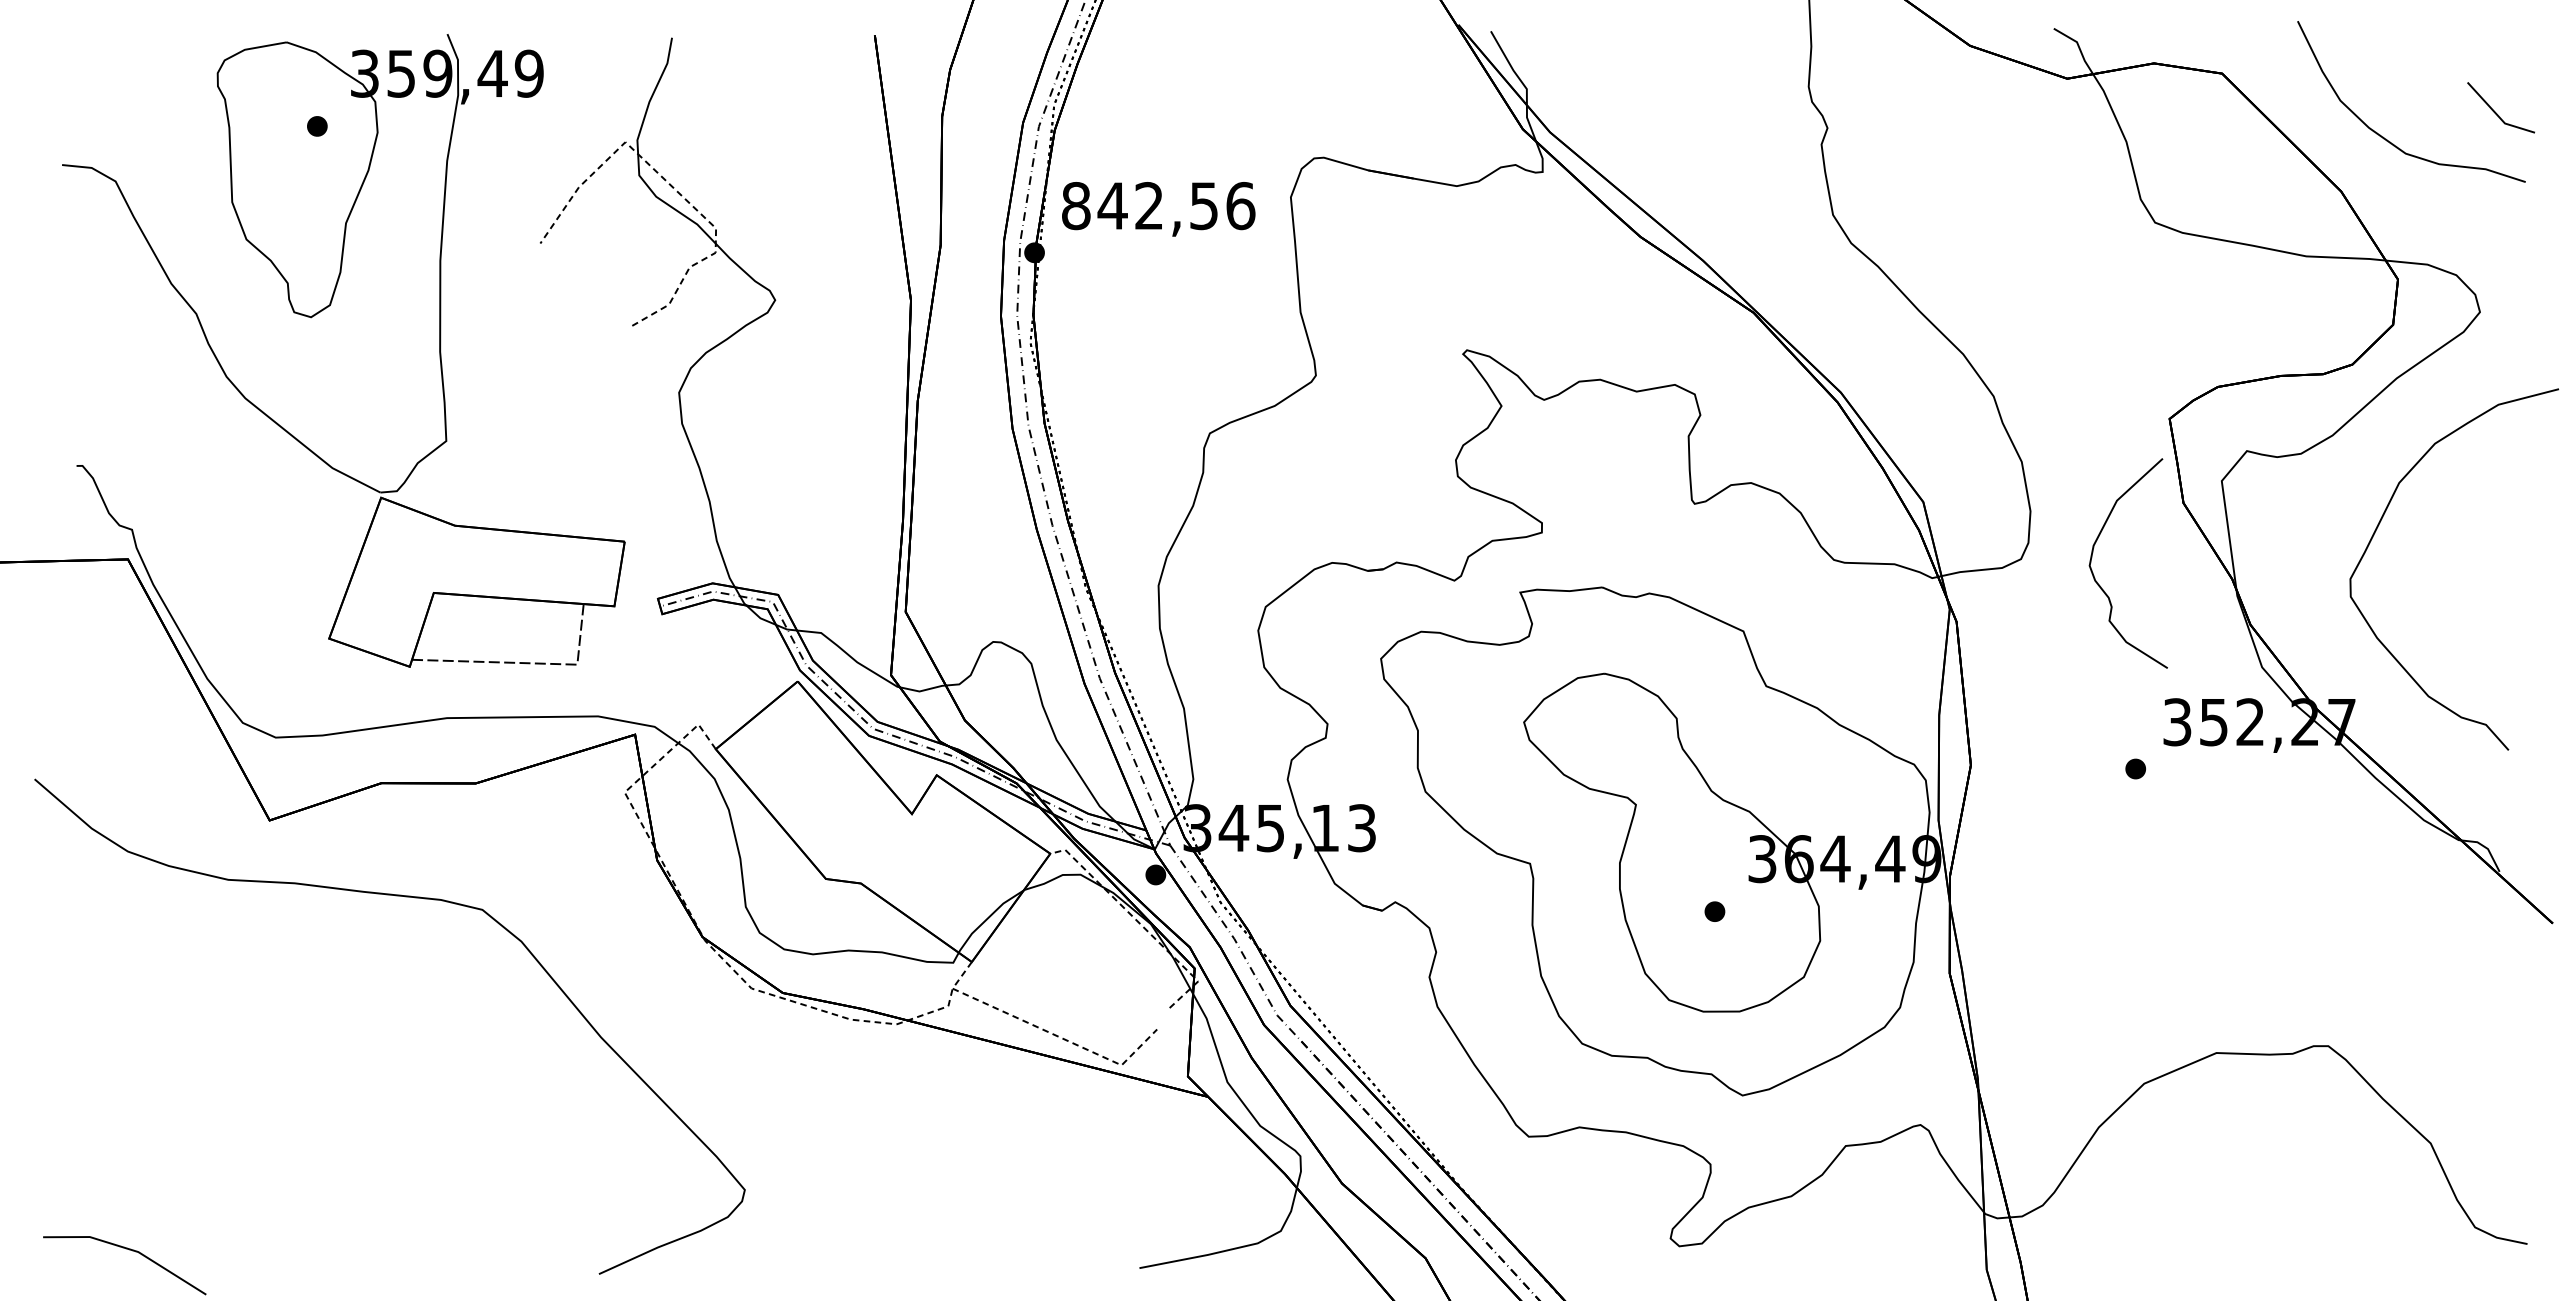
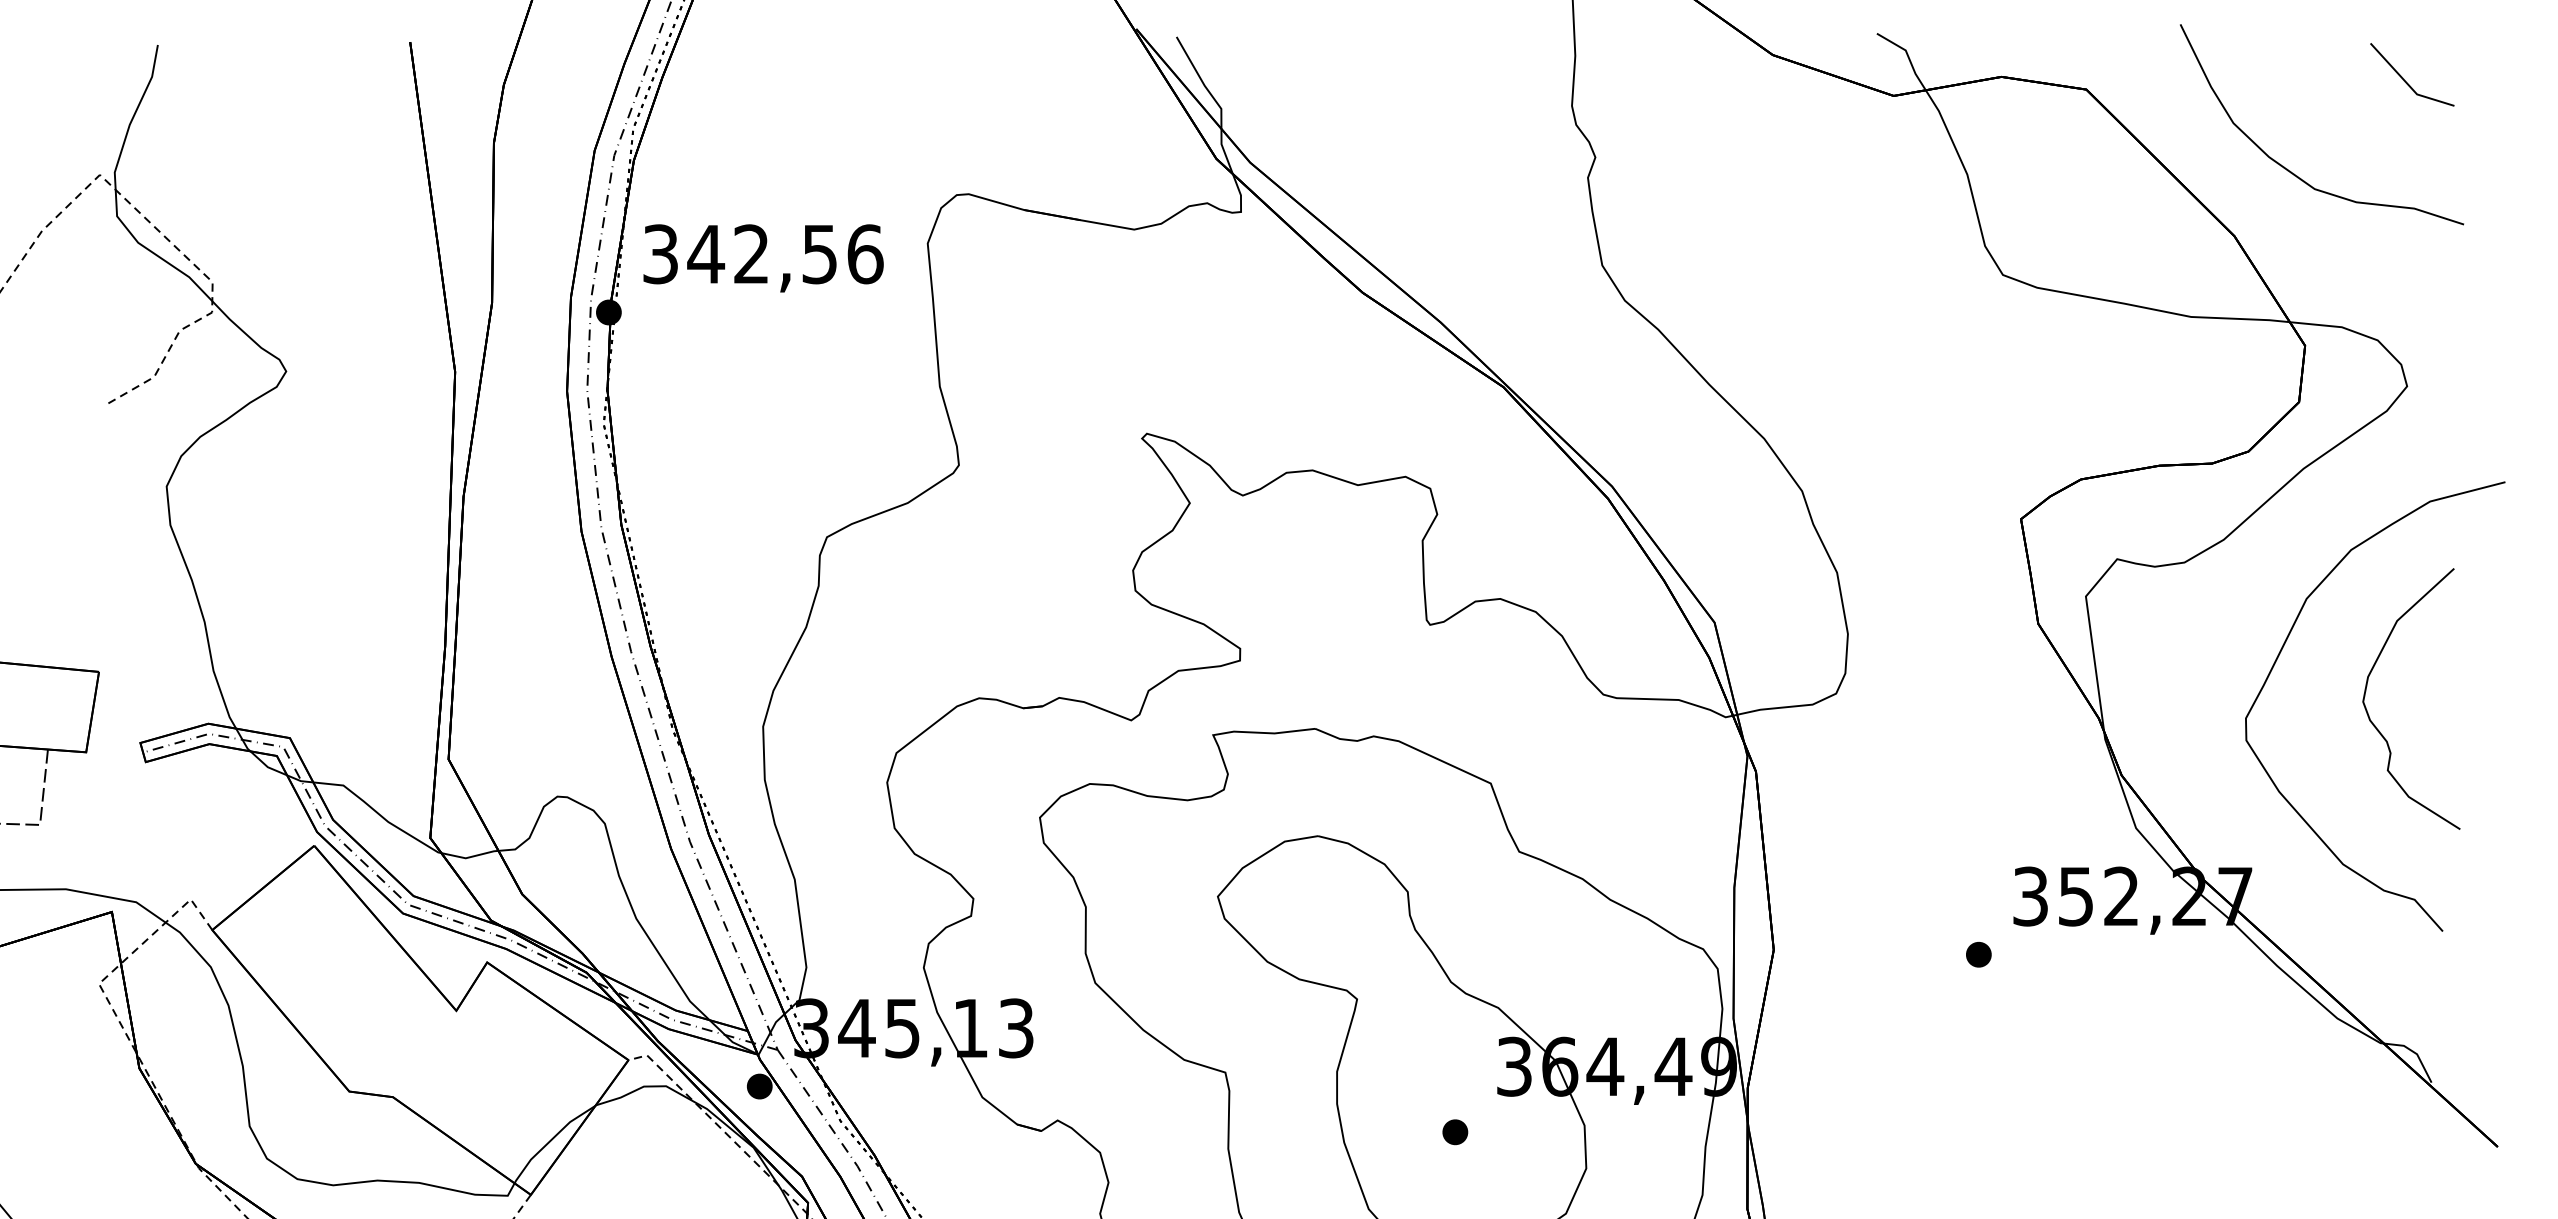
line: (2495, 111) -> (2405, 79), moved
text: (1076, 206) -> (661, 254), 842,56 -> 342,56
curve: (2101, 586) -> (2377, 727), moved

